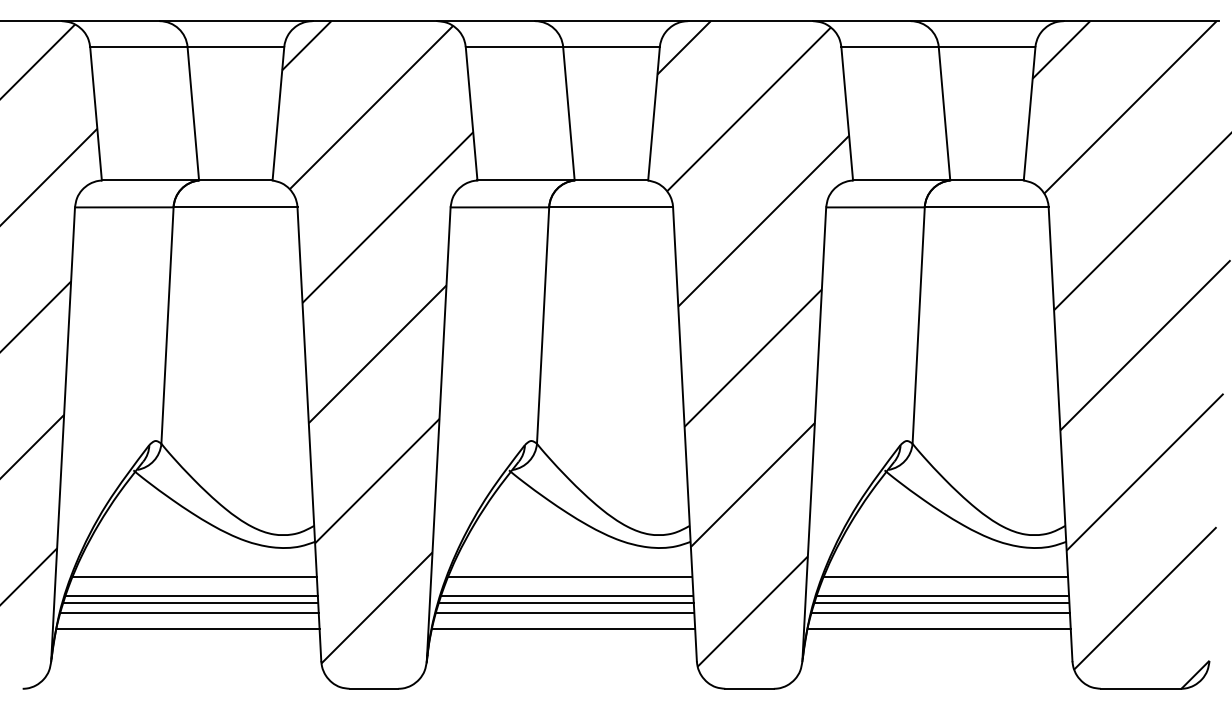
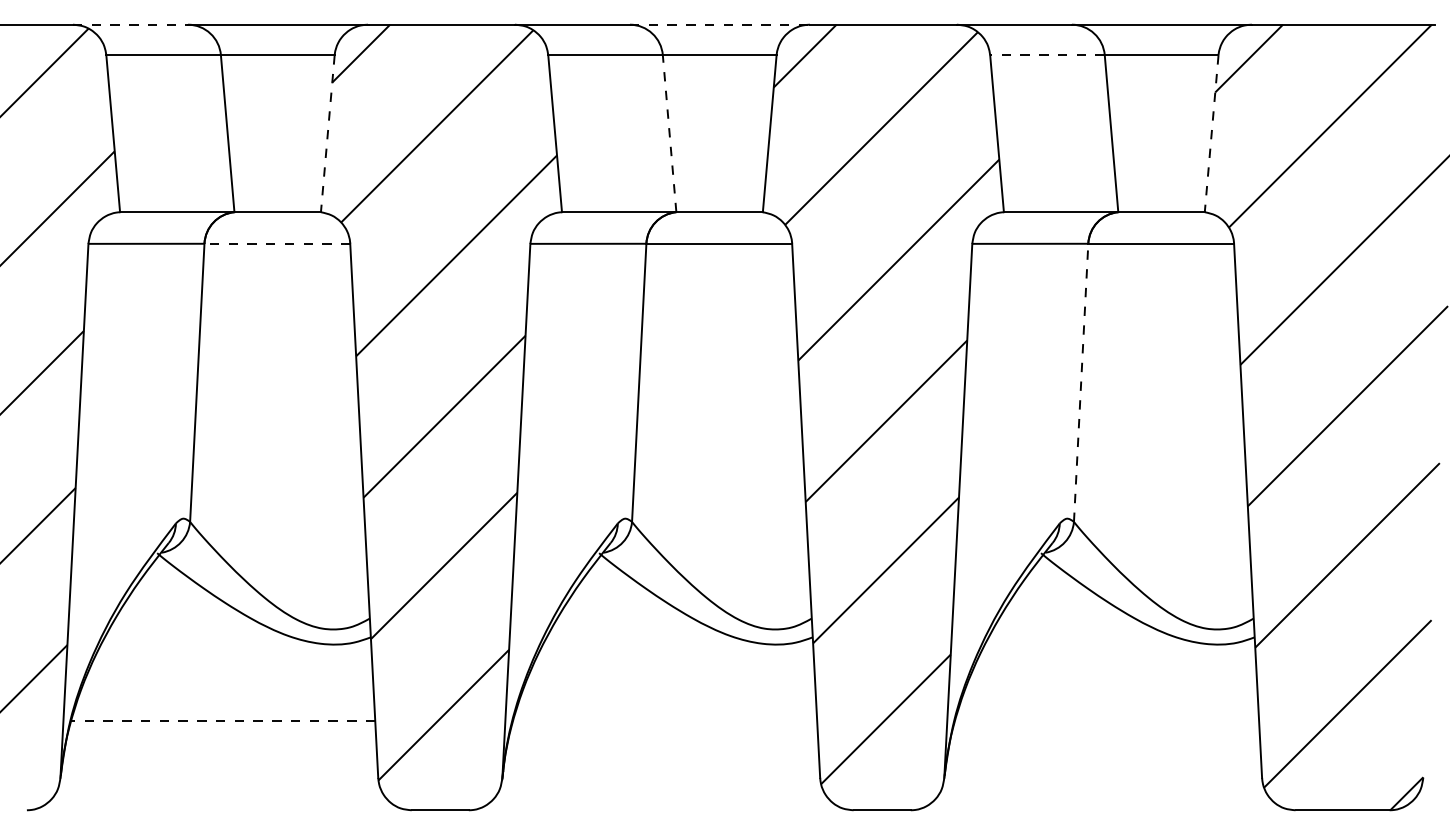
line: (110, 21) -> (130, 25), solid -> dashed
line: (611, 21) -> (719, 25), solid -> dashed
line: (890, 47) -> (1047, 55), solid -> dashed
line: (278, 113) -> (327, 133), solid -> dashed
line: (568, 113) -> (669, 133), solid -> dashed
line: (1029, 113) -> (1211, 133), solid -> dashed
line: (235, 207) -> (277, 243), solid -> dashed
line: (918, 325) -> (1080, 382), solid -> dashed
line: (194, 576) -> (229, 678), removed
line: (570, 576) -> (671, 678), removed
line: (946, 576) -> (1113, 678), removed
line: (191, 595) -> (225, 700), removed
line: (567, 595) -> (667, 700), removed
line: (942, 595) -> (1109, 700), removed
line: (190, 603) -> (224, 709), removed
line: (566, 603) -> (666, 709), removed
line: (941, 603) -> (1107, 709), removed
line: (189, 613) -> (223, 721), solid -> dashed
line: (565, 613) -> (665, 721), removed
line: (940, 613) -> (1106, 721), removed
line: (187, 629) -> (220, 740), removed
line: (563, 629) -> (663, 740), removed
line: (938, 629) -> (1104, 740), removed

